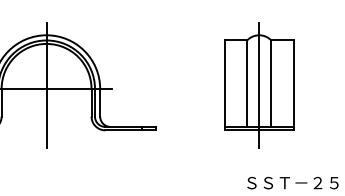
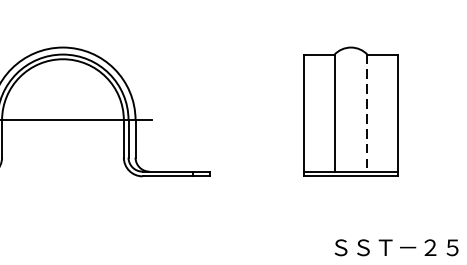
line: (271, 84) -> (367, 114), solid -> dashed
line: (46, 85) -> (62, 115), removed
line: (259, 85) -> (351, 115), removed

